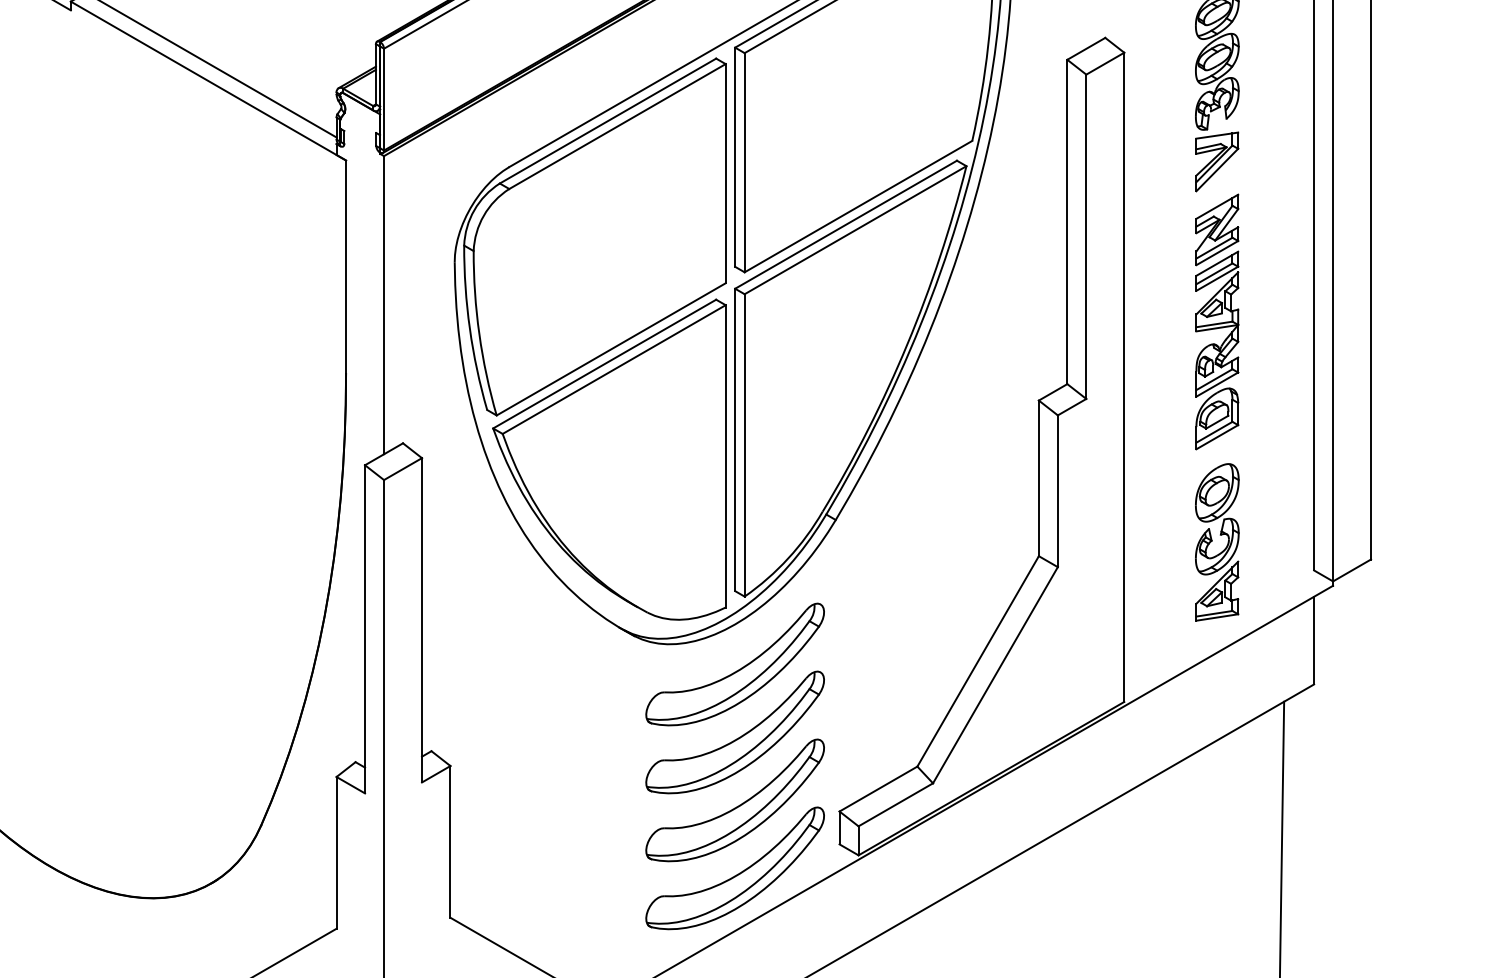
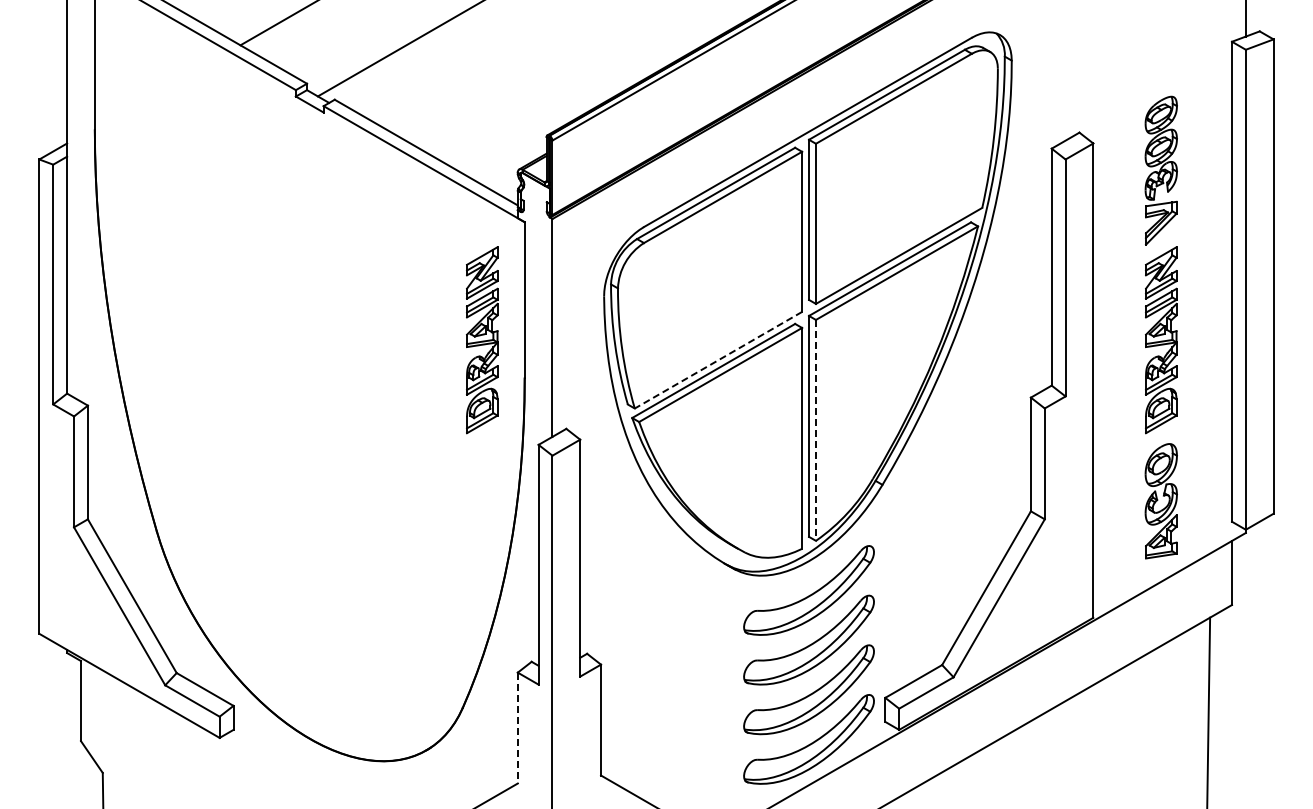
part: (288, 322) -> (482, 340), added
line: (611, 349) -> (718, 360), solid -> dashed
line: (744, 445) -> (815, 430), solid -> dashed
line: (336, 853) -> (517, 728), solid -> dashed

